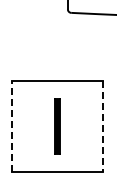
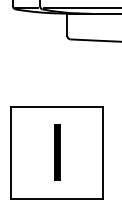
line: (12, 125) -> (11, 152), dashed -> solid
line: (103, 125) -> (102, 152), dashed -> solid

